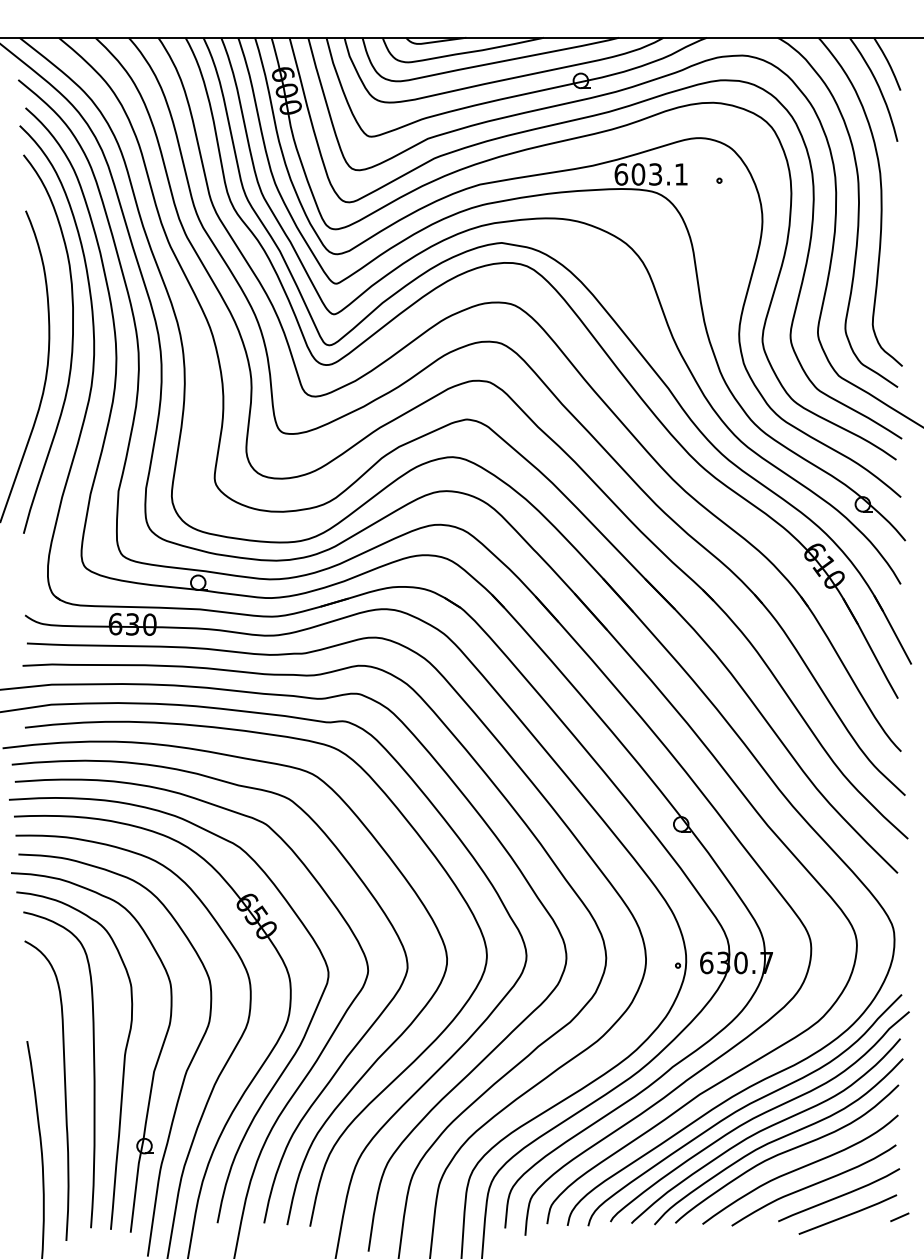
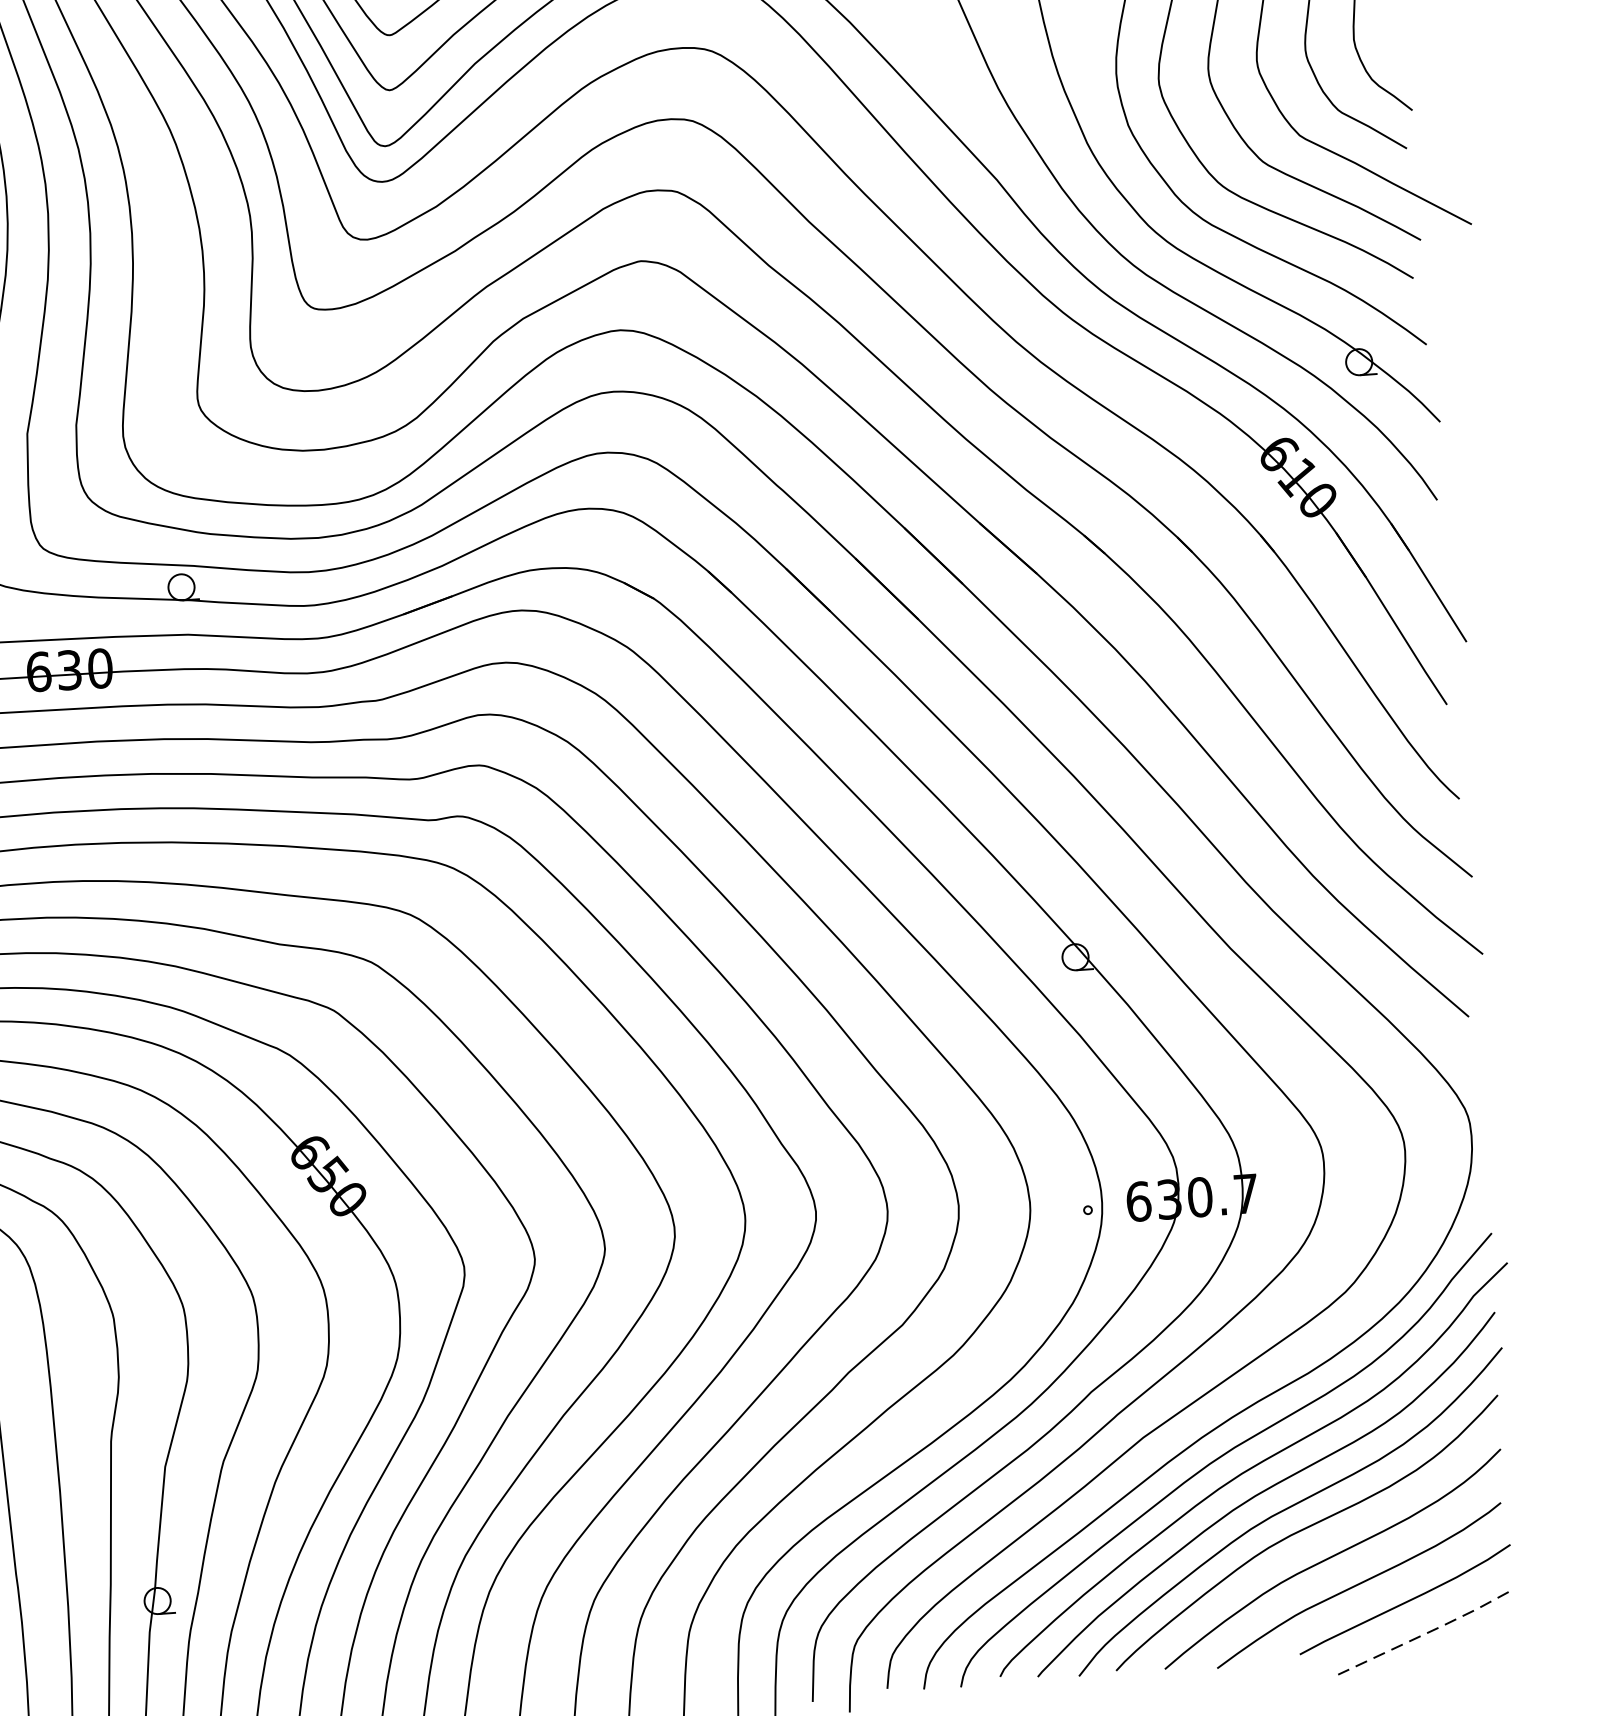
line: (849, 1214) -> (1426, 1632), solid -> dashed
line: (899, 1217) -> (1516, 1631), removed

